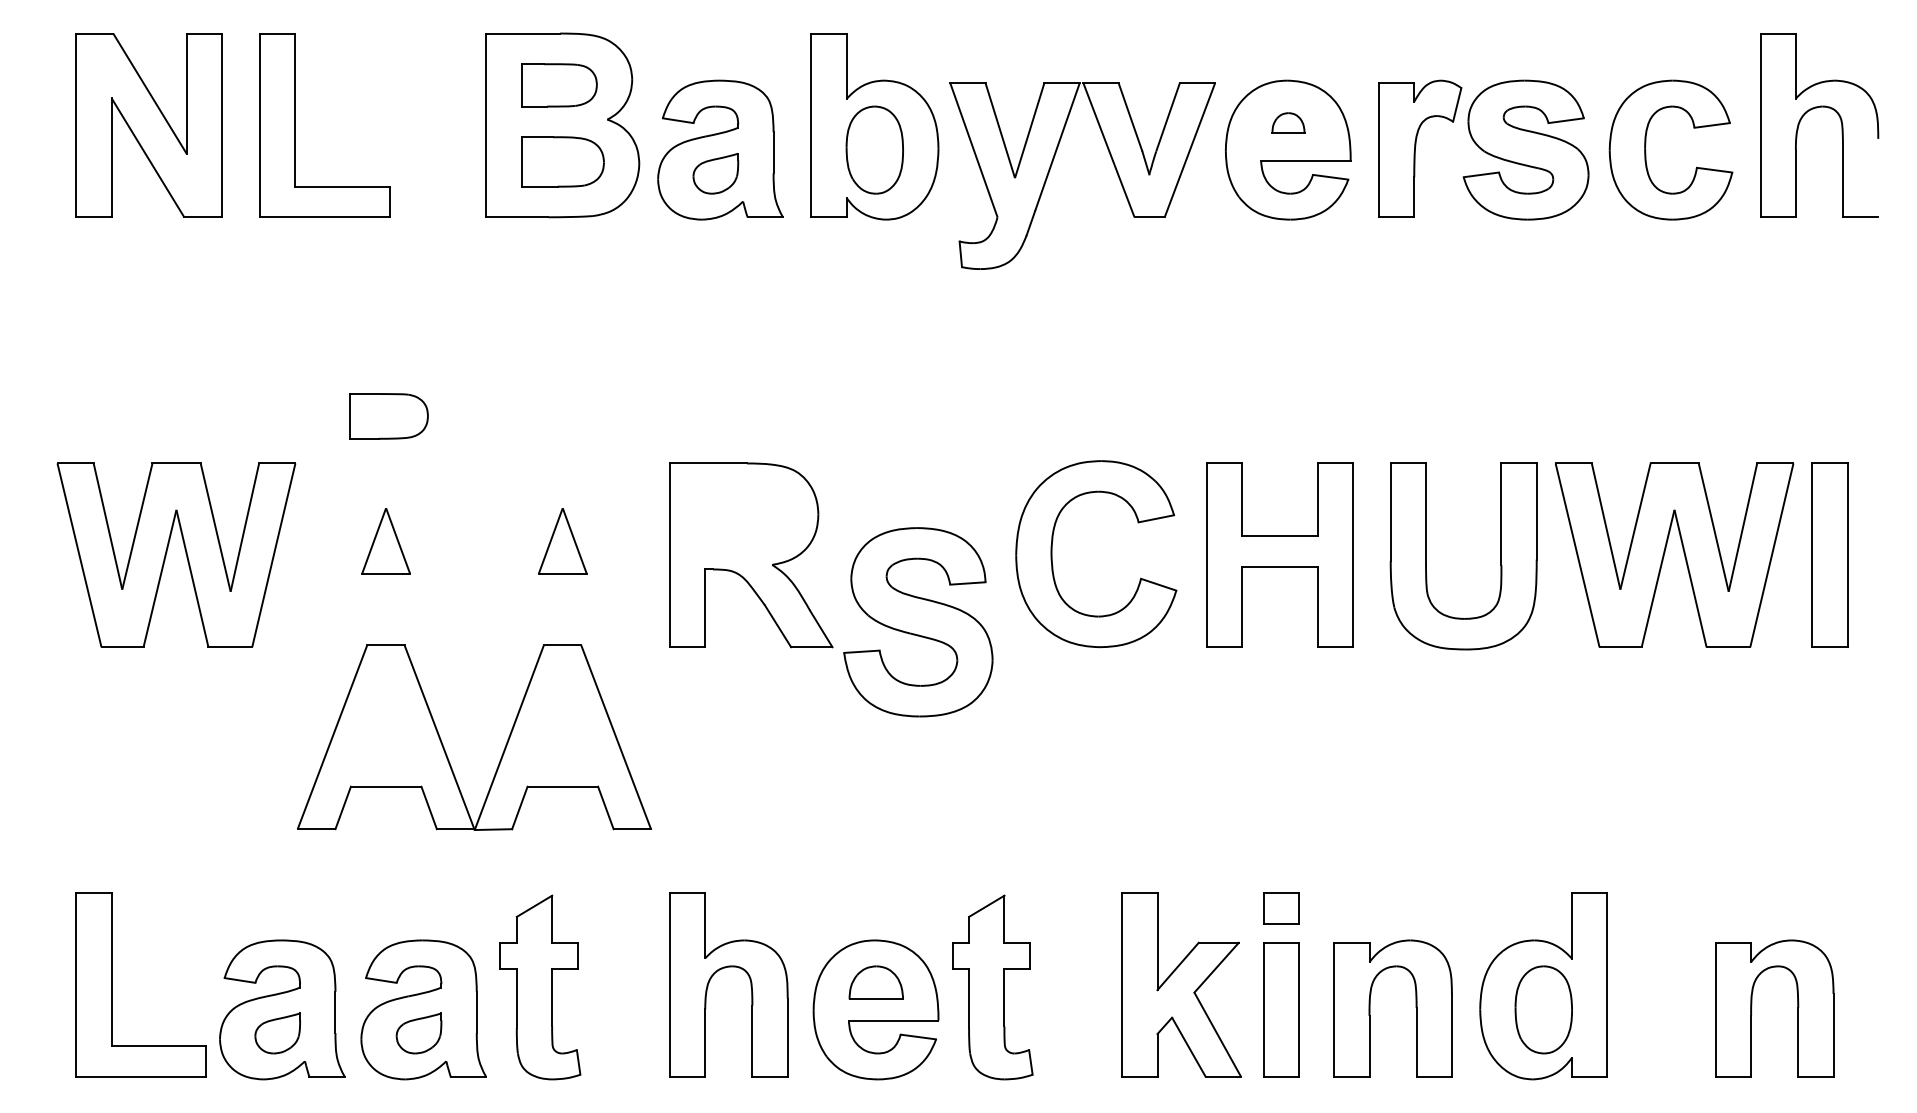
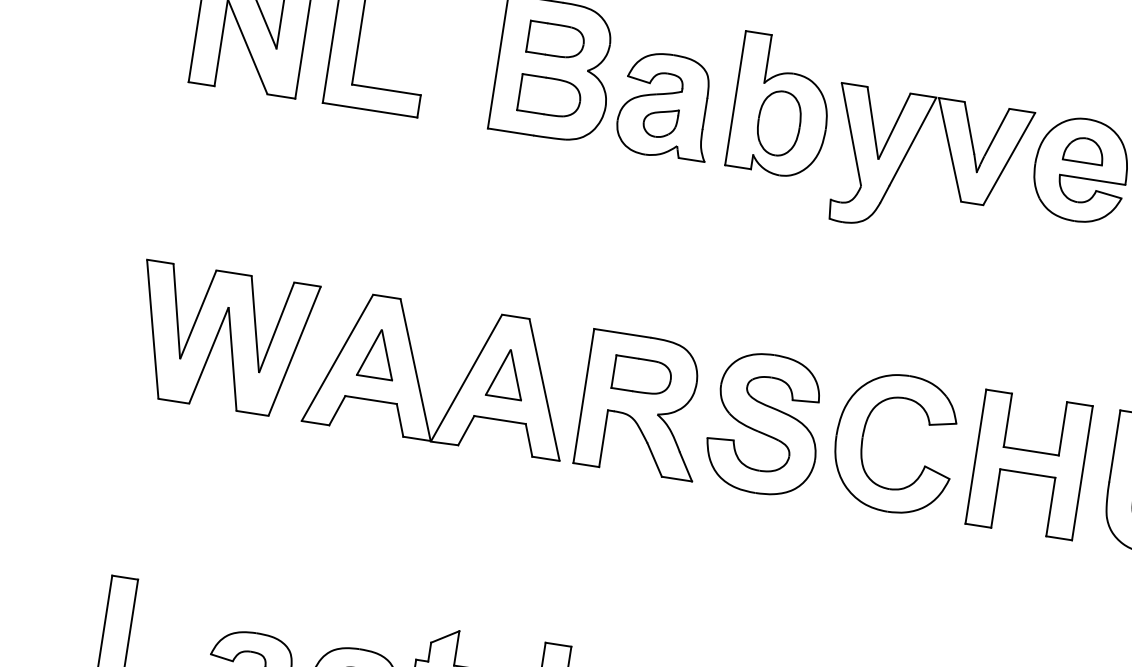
part: (1288, 122) -> (1084, 149), size x1.67
part: (388, 416) -> (641, 376), moved
part: (918, 622) -> (765, 424), moved
part: (445, 749) -> (418, 379), moved

